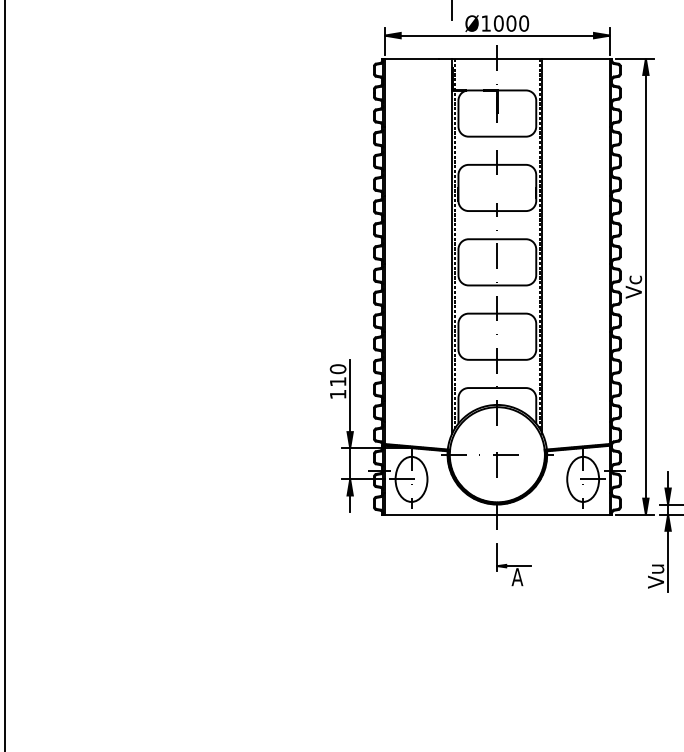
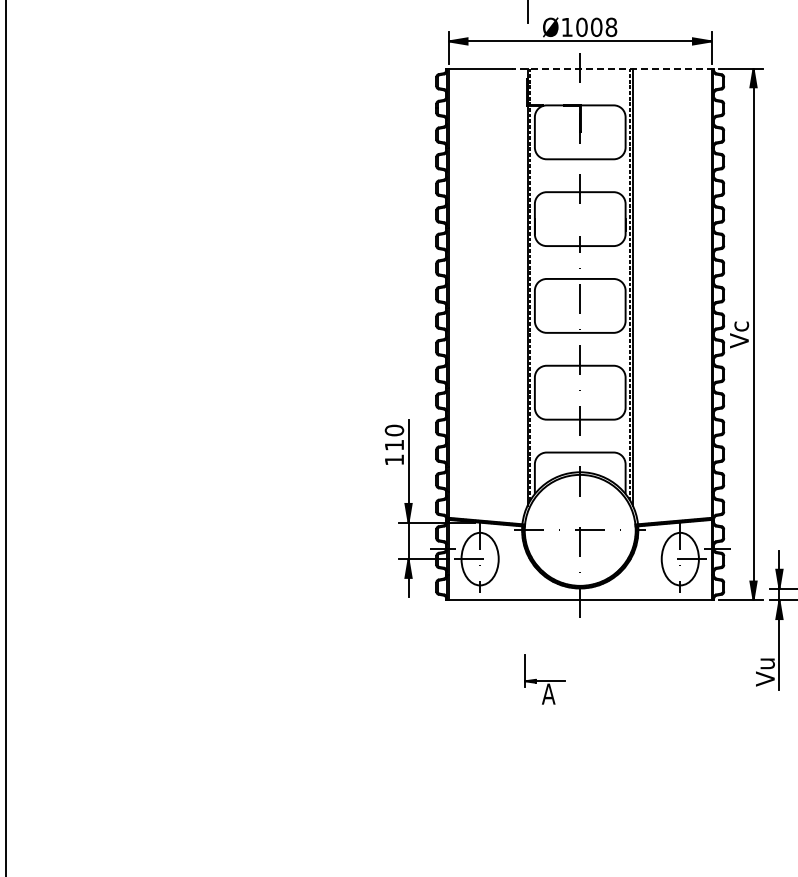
text: (524, 23) -> (611, 27), Ø1000 -> Ø1008
line: (525, 58) -> (612, 68), solid -> dashed
part: (513, 564) -> (544, 679), moved

